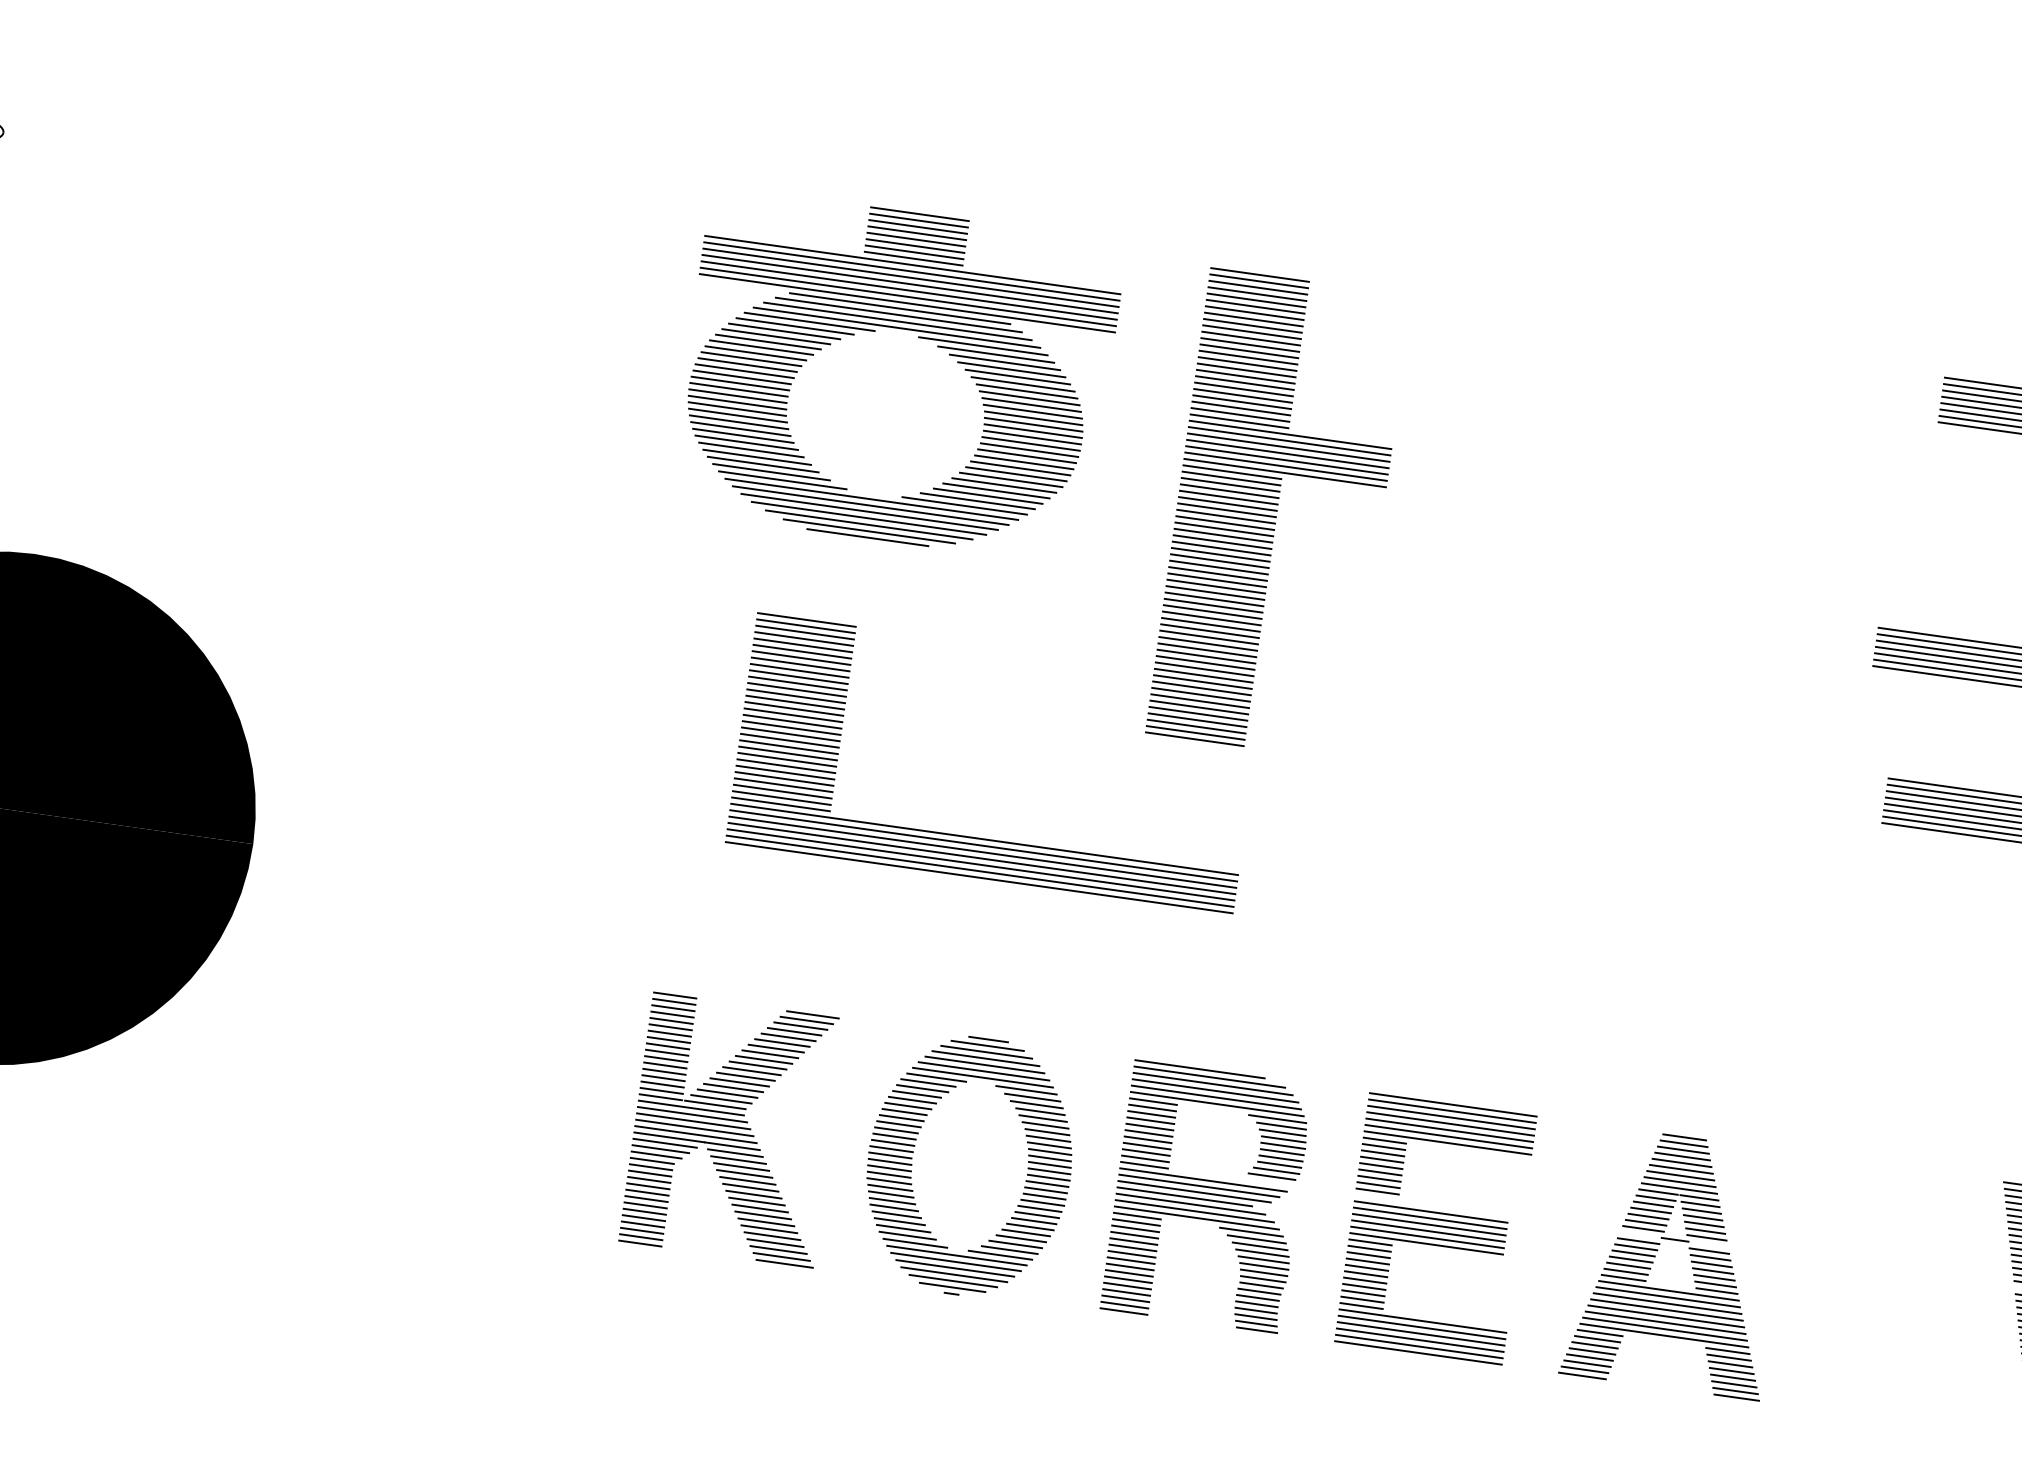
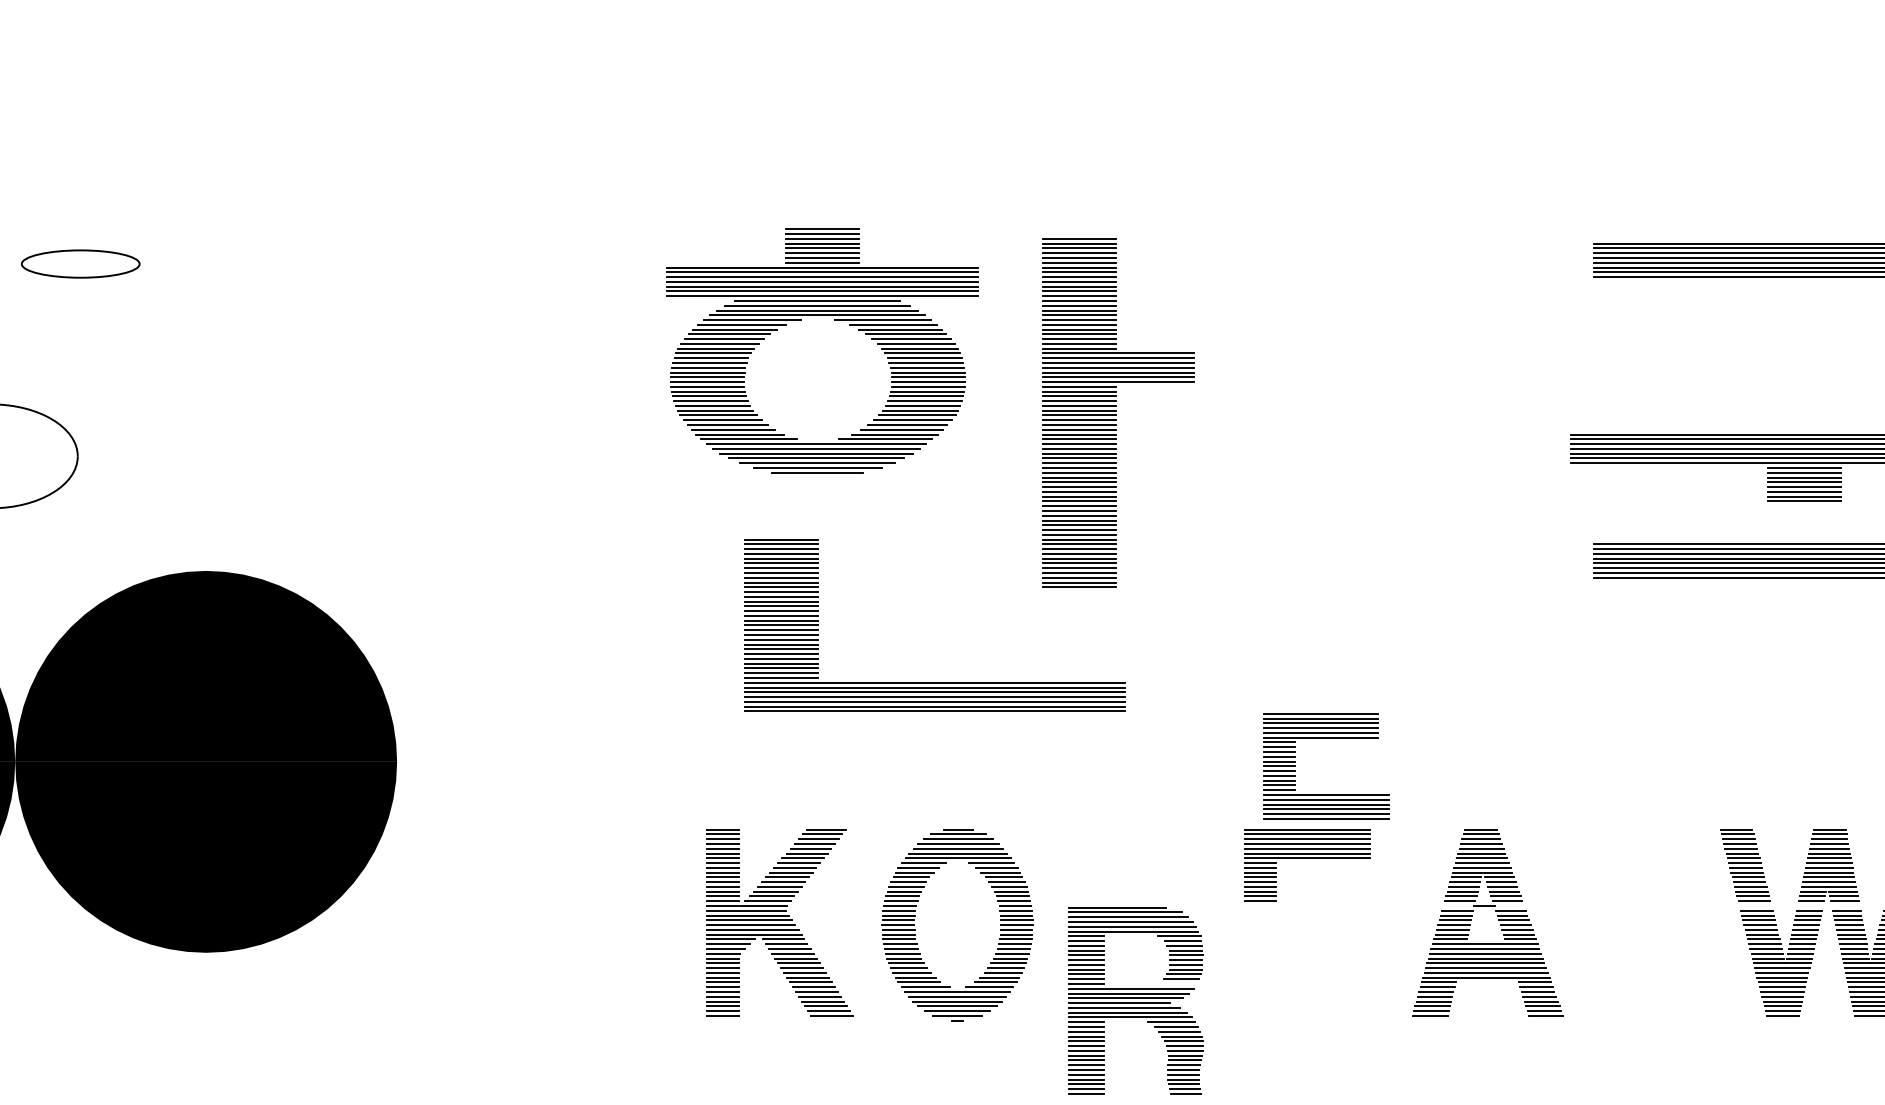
part: (1207, 1196) -> (1135, 1000), moved
part: (1433, 1245) -> (1326, 738), moved

